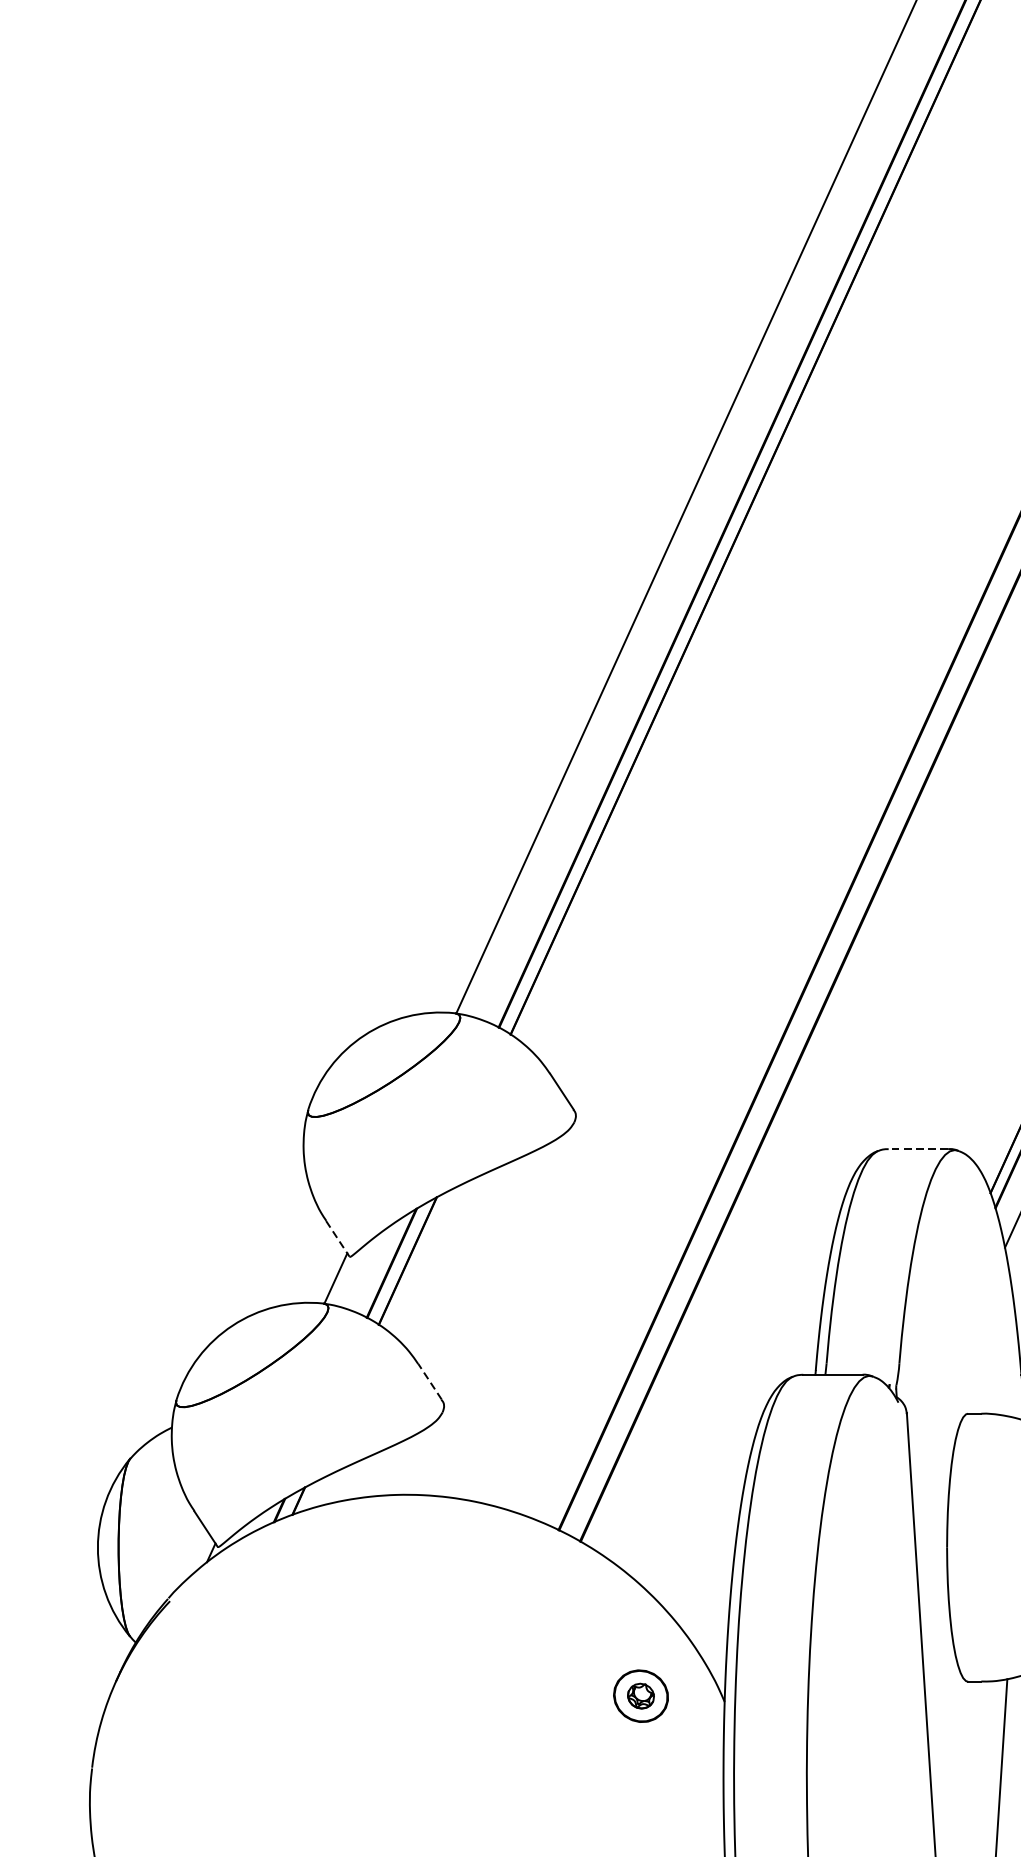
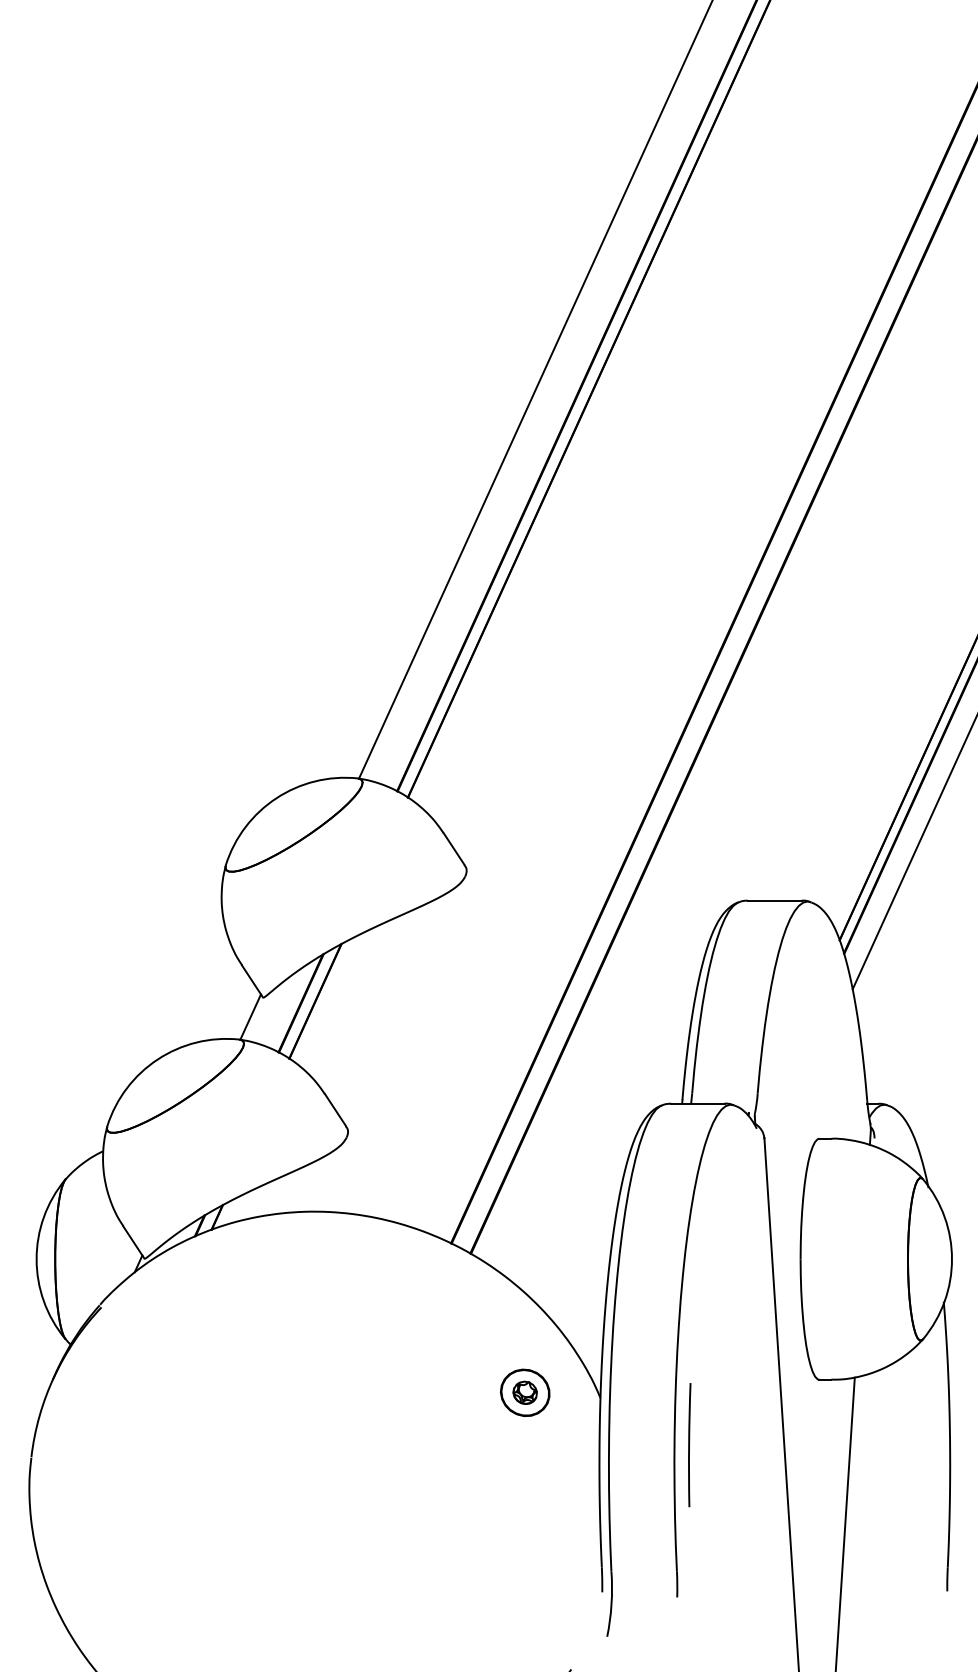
line: (918, 1148) -> (774, 900), dashed -> solid
line: (337, 1238) -> (252, 981), dashed -> solid
line: (430, 1381) -> (335, 1109), dashed -> solid
line: (823, 1754) -> (689, 1445), added

